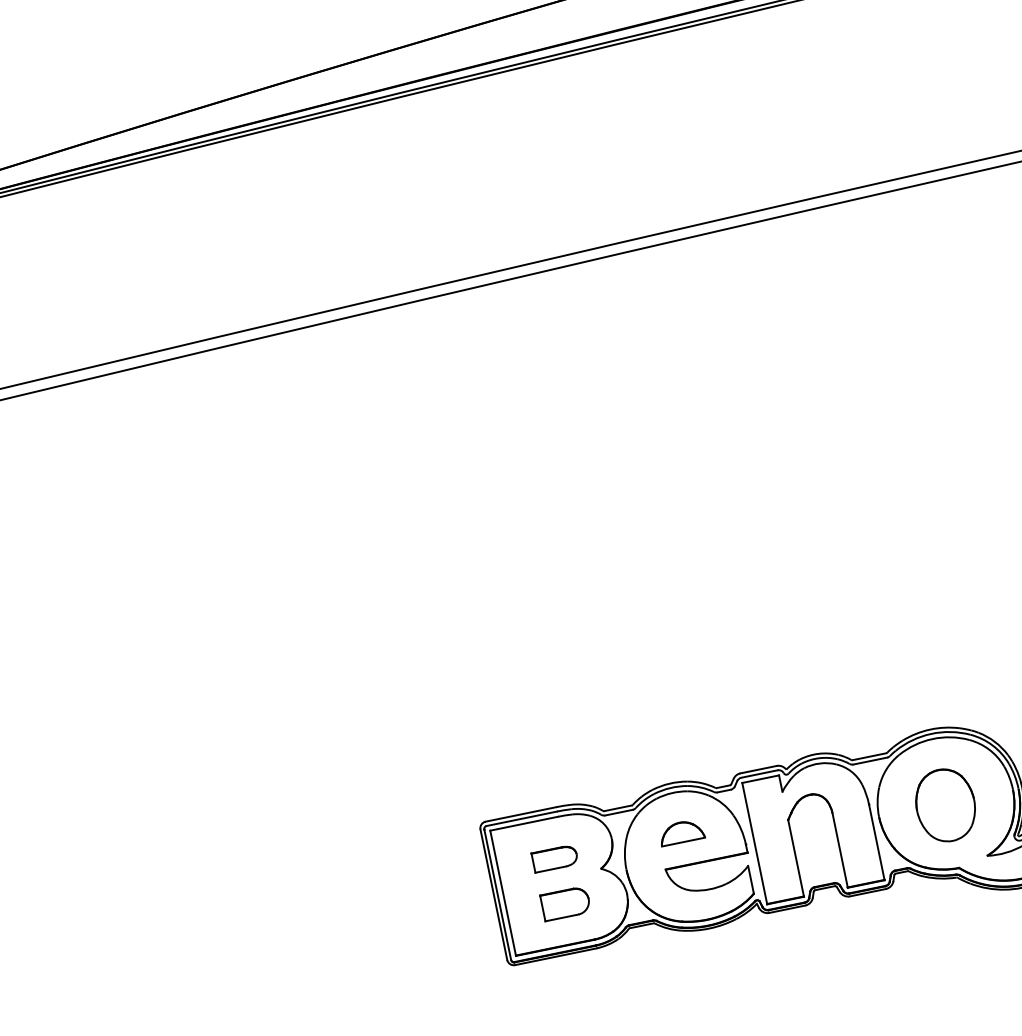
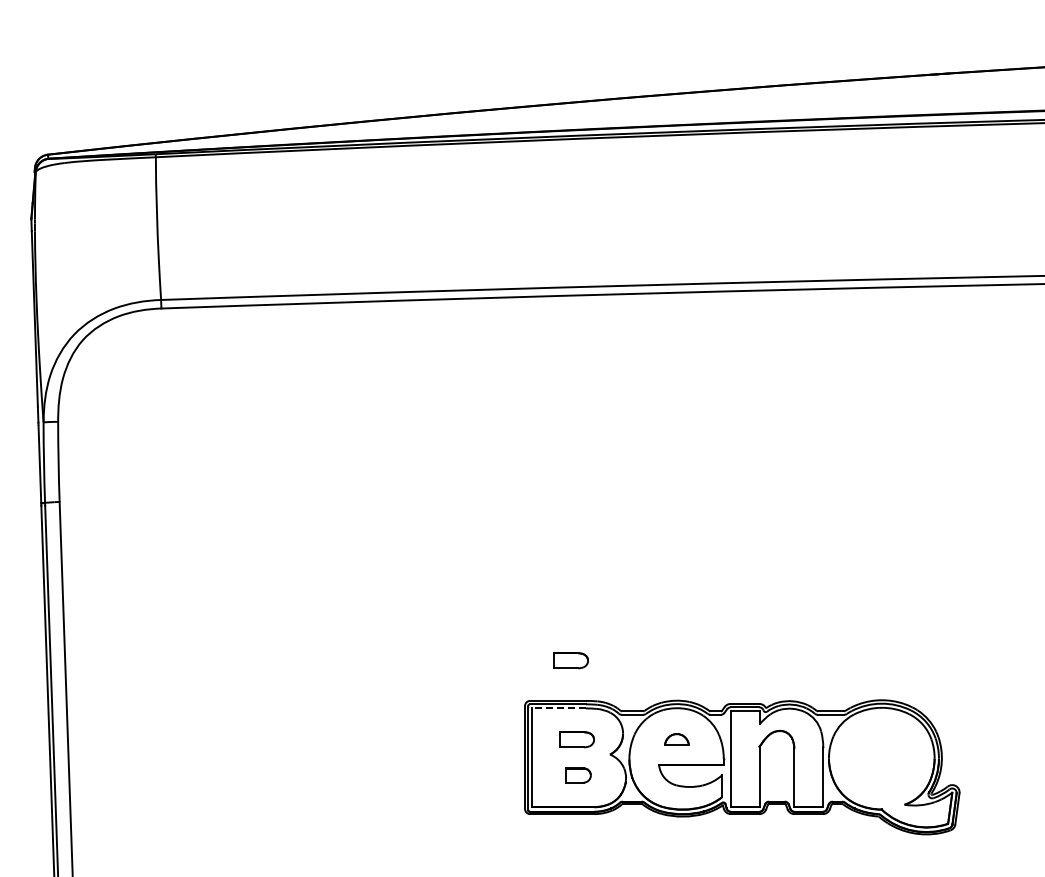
part: (526, 760) -> (570, 660), added
part: (944, 804) -> (880, 759), removed
line: (524, 823) -> (559, 708), solid -> dashed
part: (680, 831) -> (676, 738), size x0.7
part: (566, 903) -> (578, 775), size x0.7

